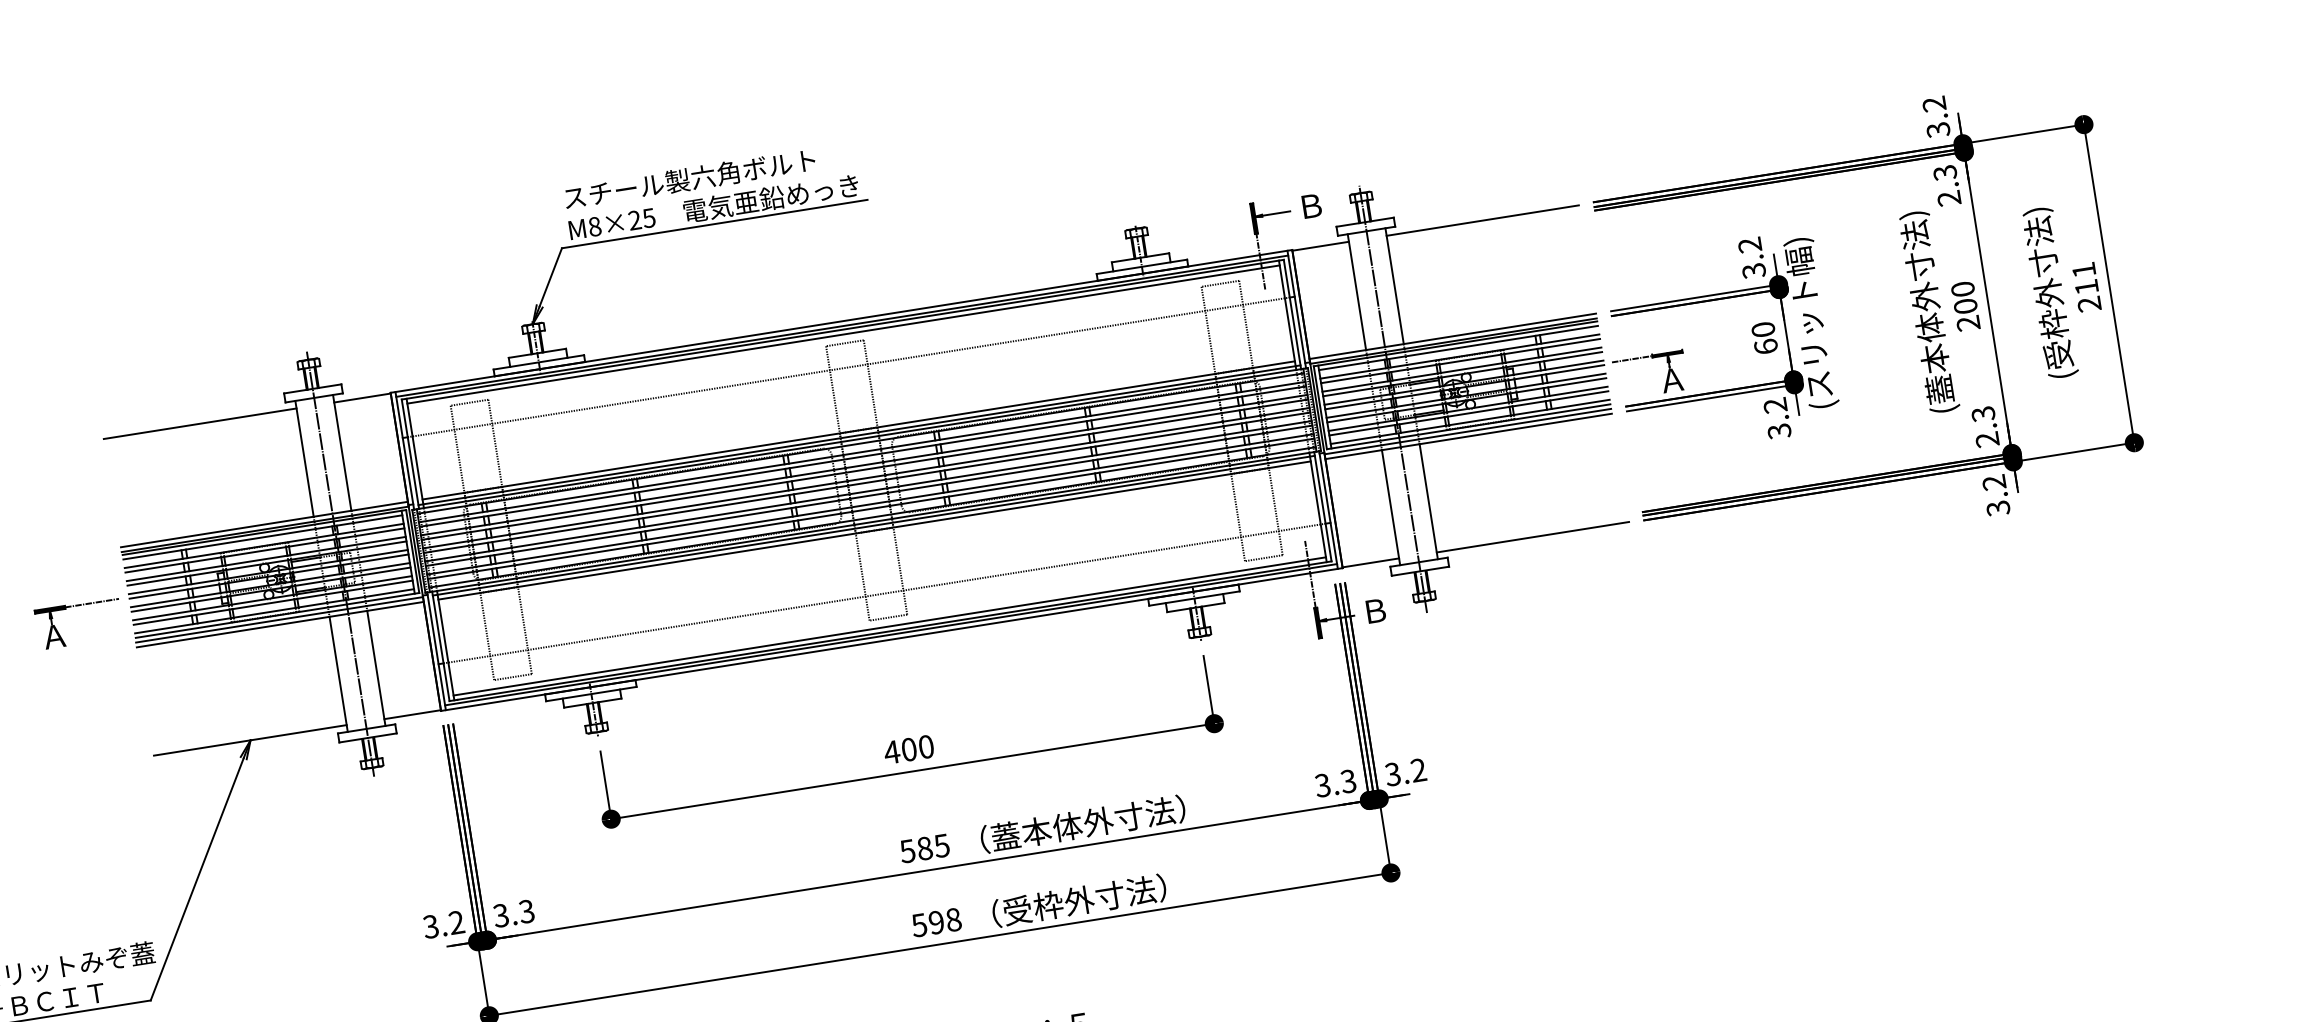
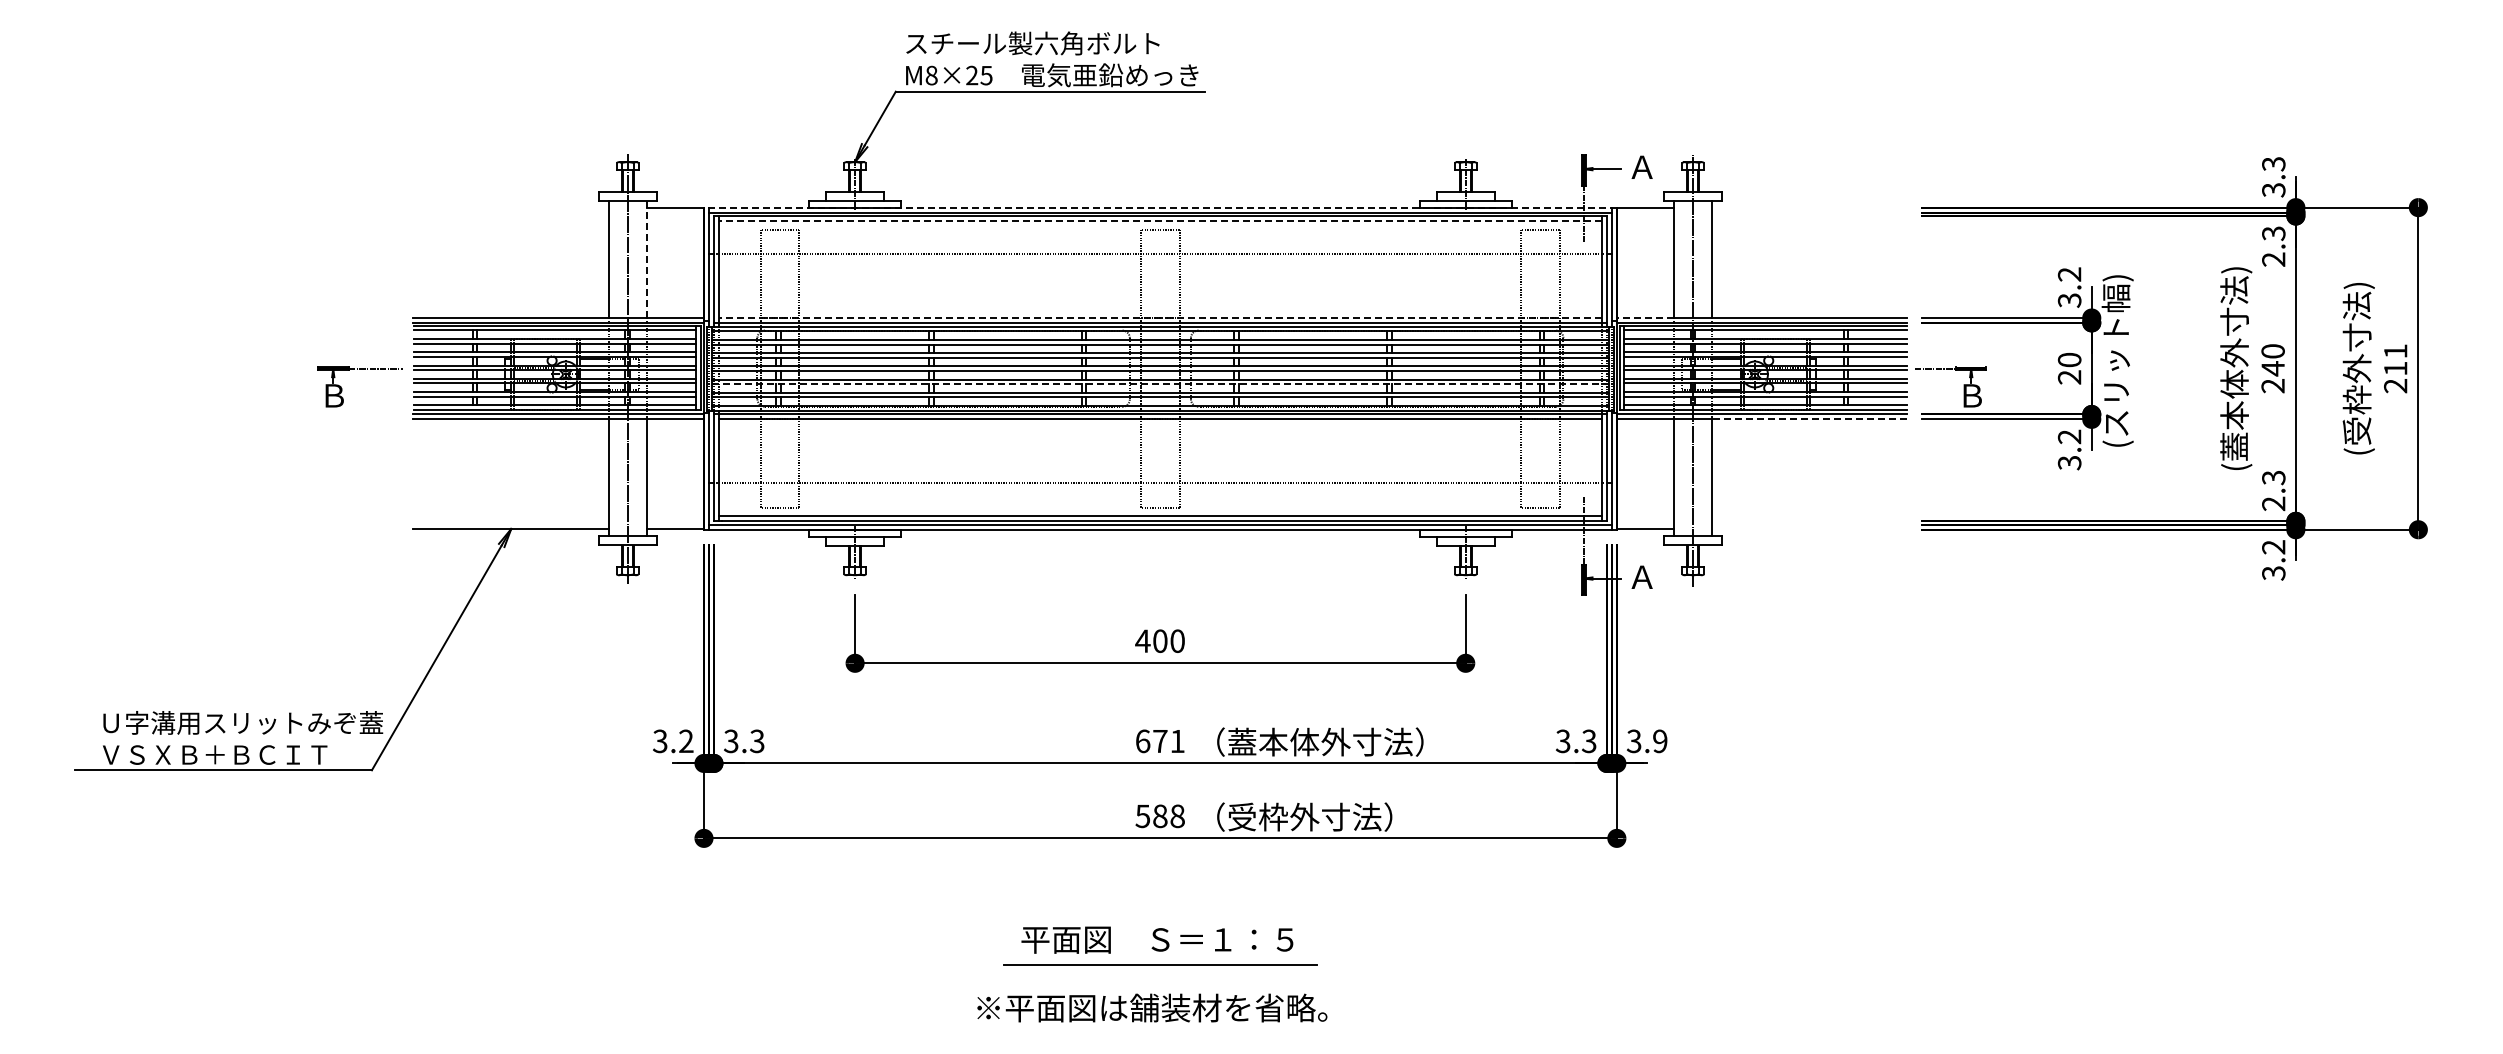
text: (1934, 104) -> (2273, 164), 3.2 -> 3.3
text: (1310, 205) -> (1641, 166), Ｂ -> Ａ
line: (1482, 220) -> (1809, 208), removed
text: (1965, 306) -> (2272, 368), 200 -> 240
line: (840, 321) -> (1159, 207), solid -> dashed
line: (843, 334) -> (1160, 220), solid -> dashed
text: (1765, 346) -> (2069, 377), 60 -> 20
line: (1337, 355) -> (1645, 318), solid -> dashed
text: (1671, 380) -> (1971, 395), Ａ -> Ｂ
line: (199, 423) -> (510, 208), removed
line: (1515, 429) -> (1809, 419), solid -> dashed
line: (858, 430) -> (1160, 318), solid -> dashed
line: (342, 453) -> (646, 259), solid -> dashed
line: (869, 496) -> (1160, 384), solid -> dashed
line: (1532, 536) -> (1809, 528), removed
text: (1374, 610) -> (1641, 576), Ｂ -> Ａ
text: (54, 636) -> (333, 395), Ａ -> Ｂ
text: (1418, 770) -> (1660, 741), 3.2 -> 3.9
text: (924, 848) -> (1159, 741), 585 -> 671
text: (936, 922) -> (1160, 816), 598 -> 588

